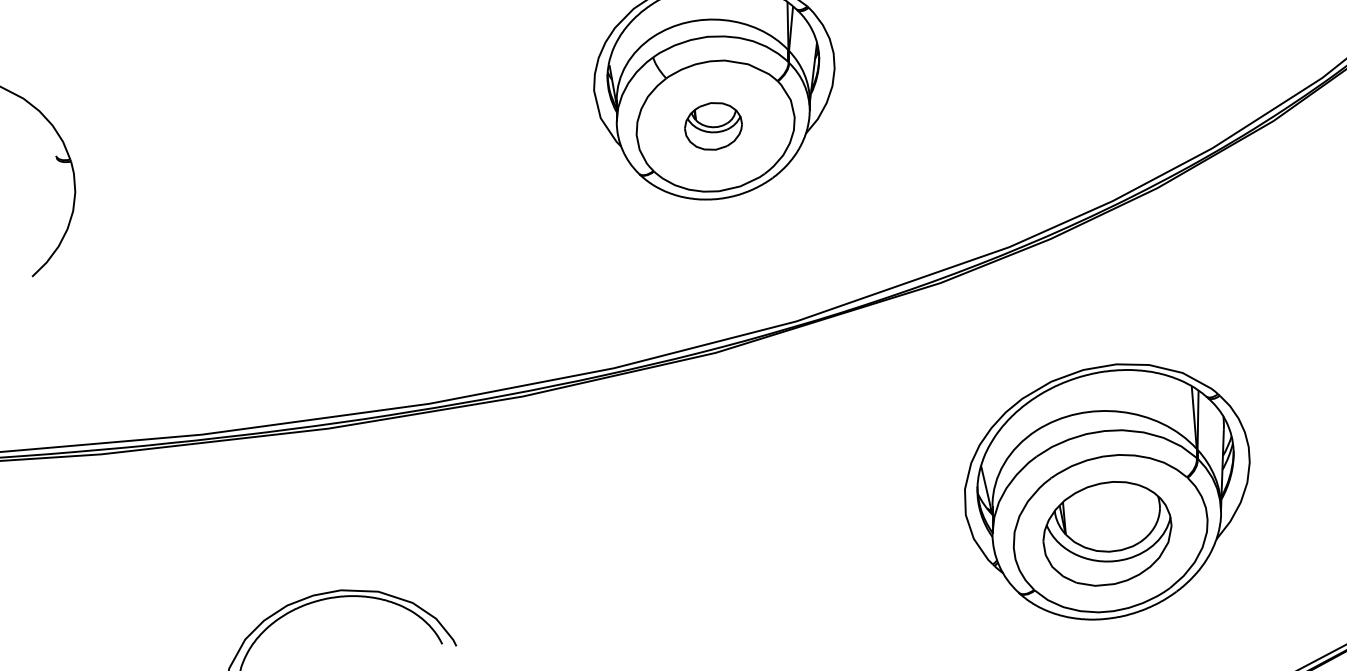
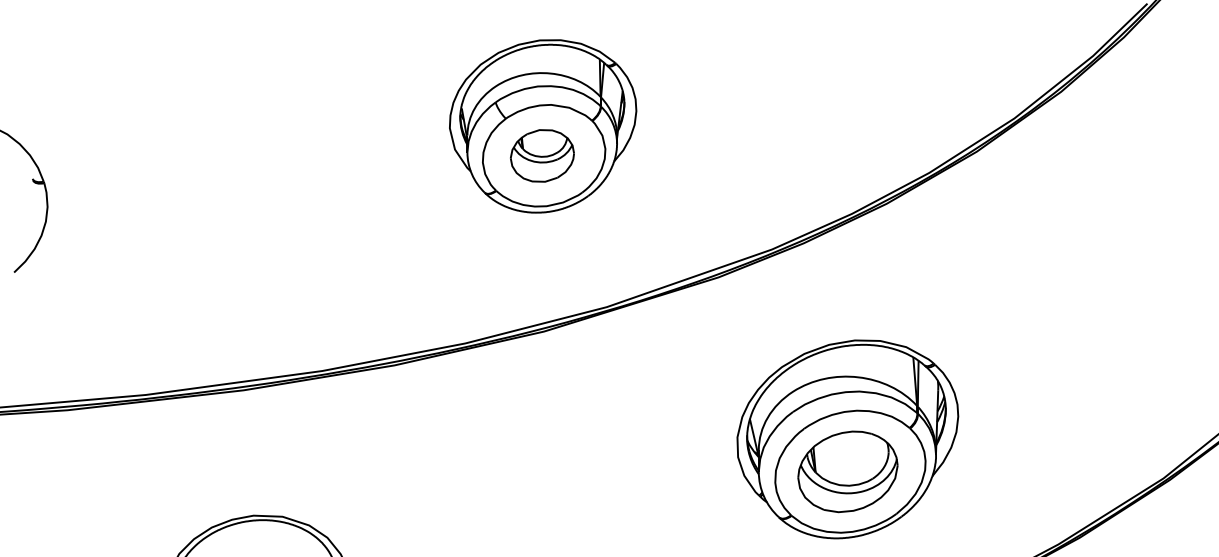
part: (713, 125) -> (542, 155), size x1.43

